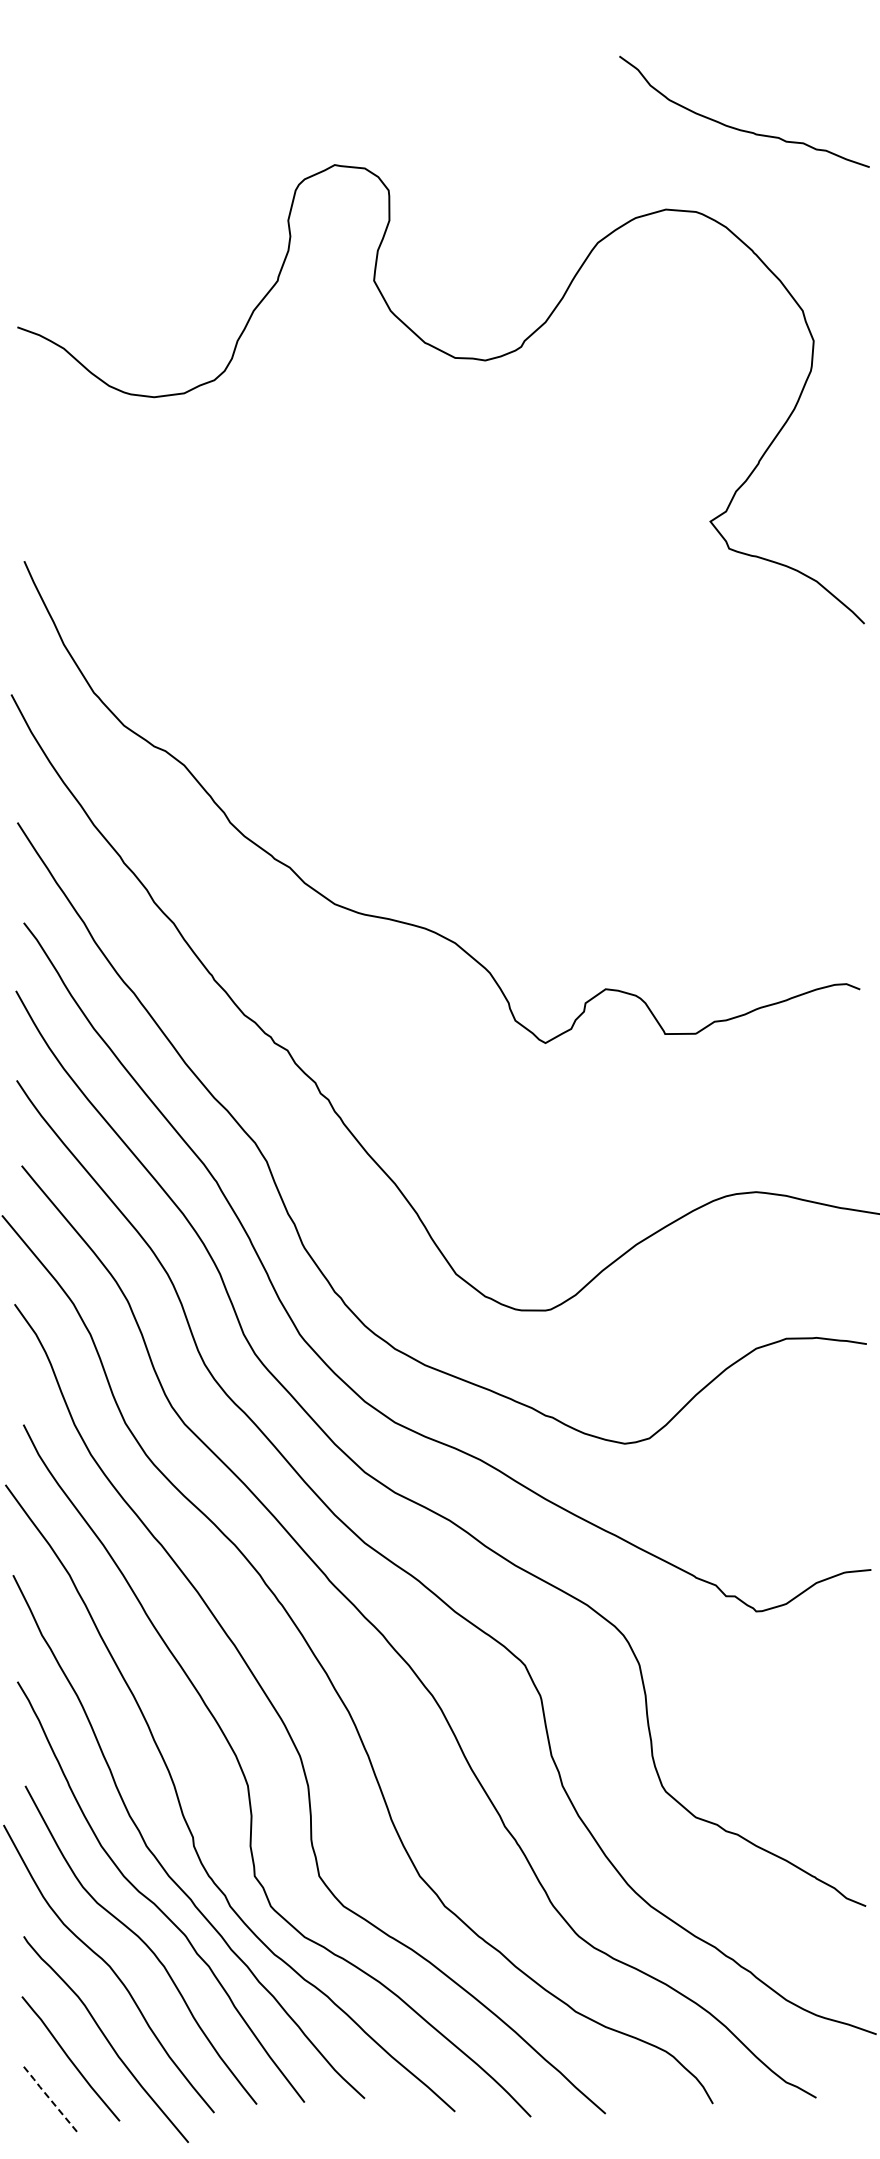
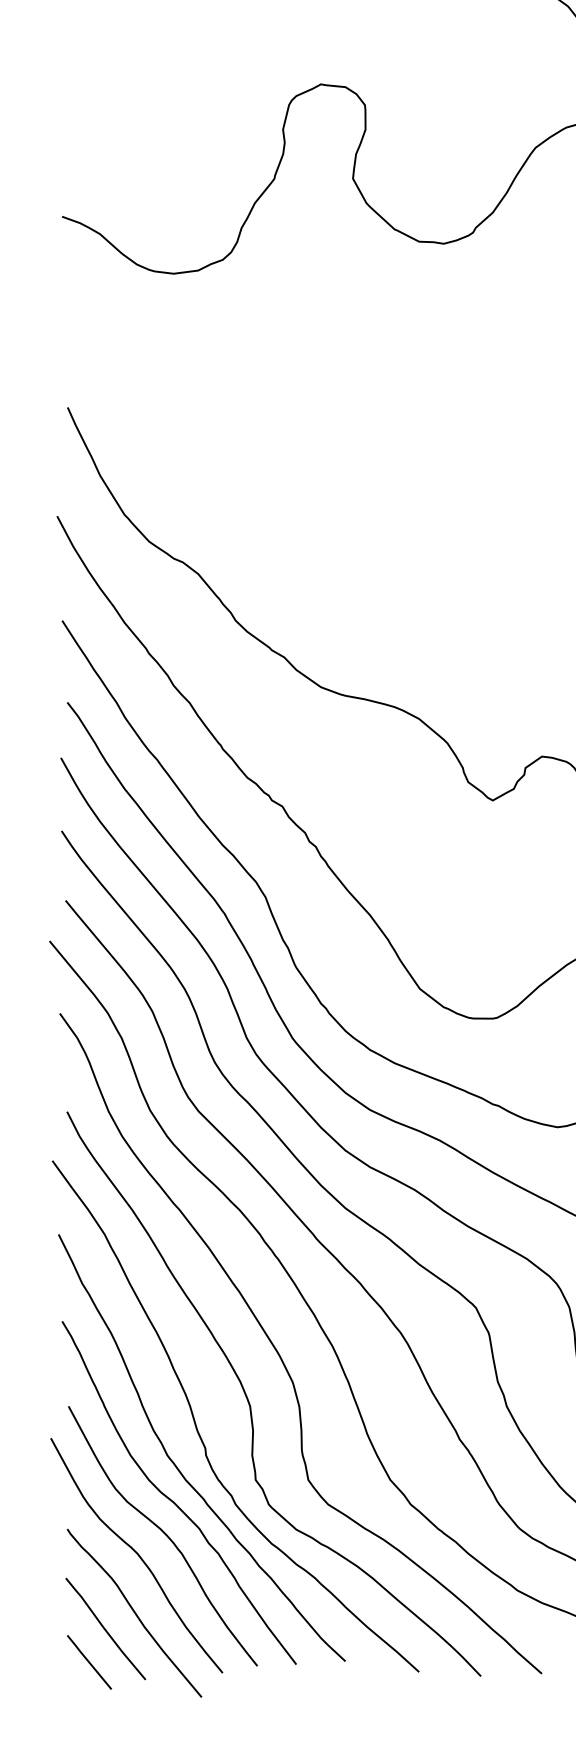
line: (50, 2099) -> (89, 1662), dashed -> solid

